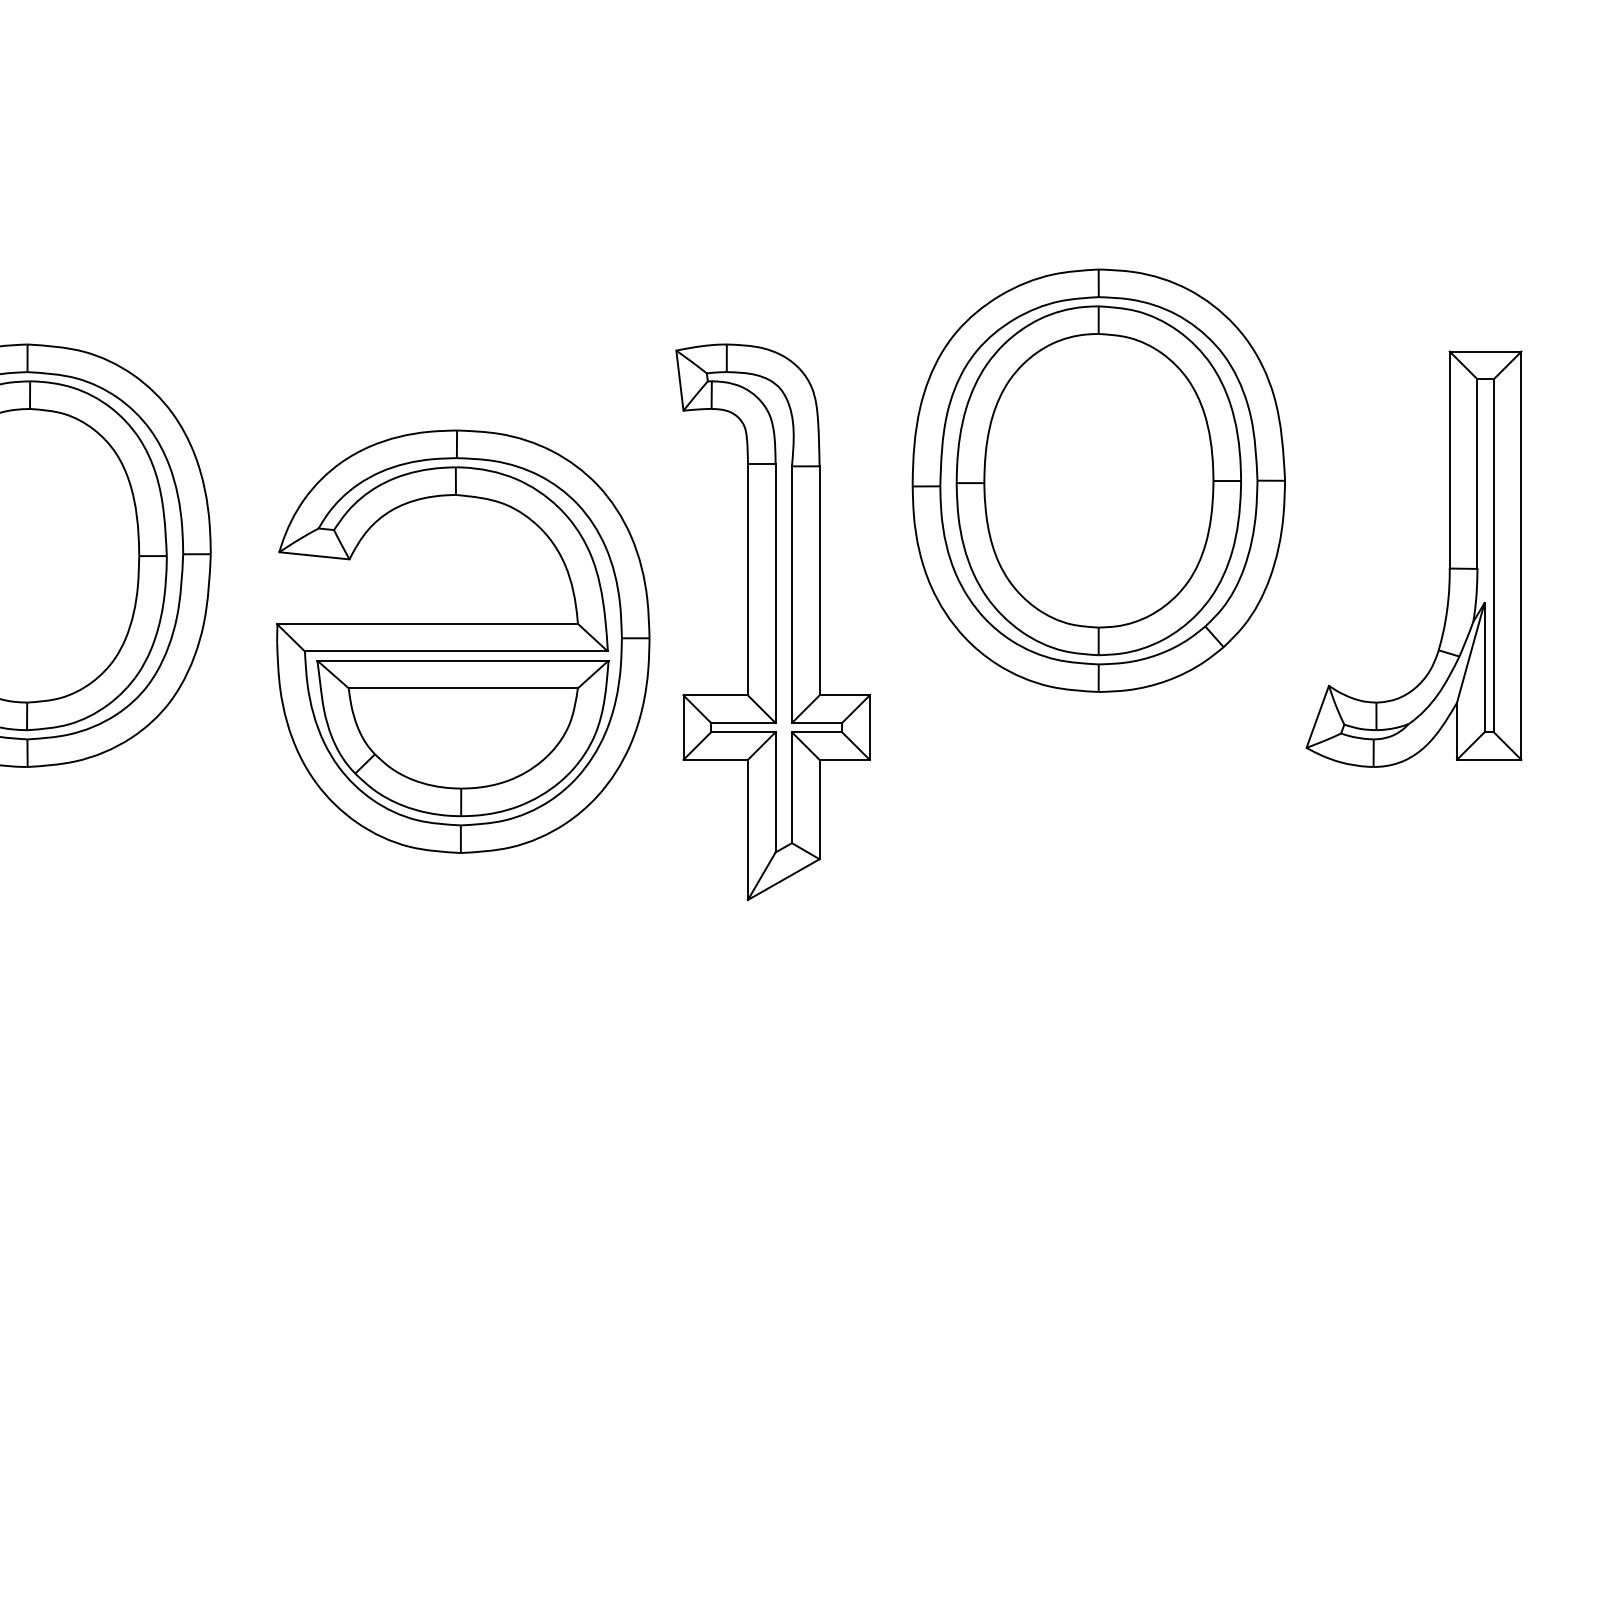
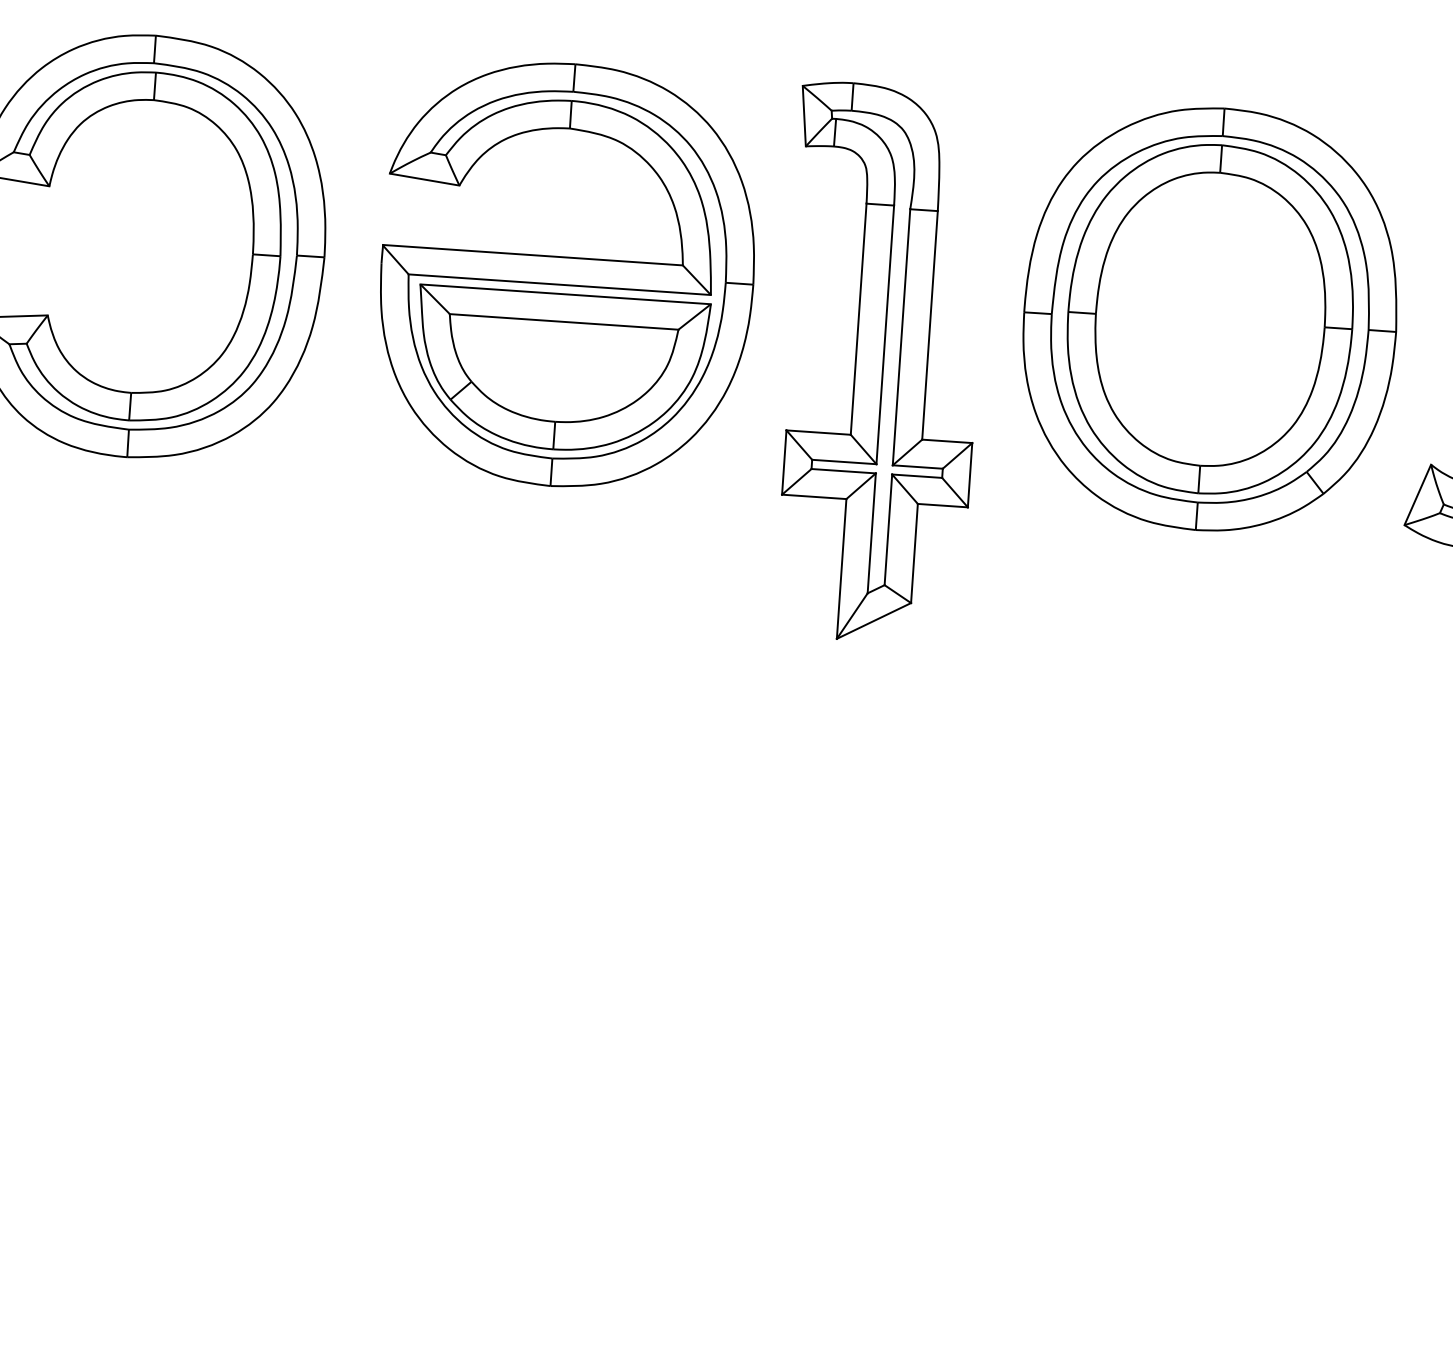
part: (1098, 480) -> (1210, 319), moved
part: (463, 641) -> (567, 275), moved

